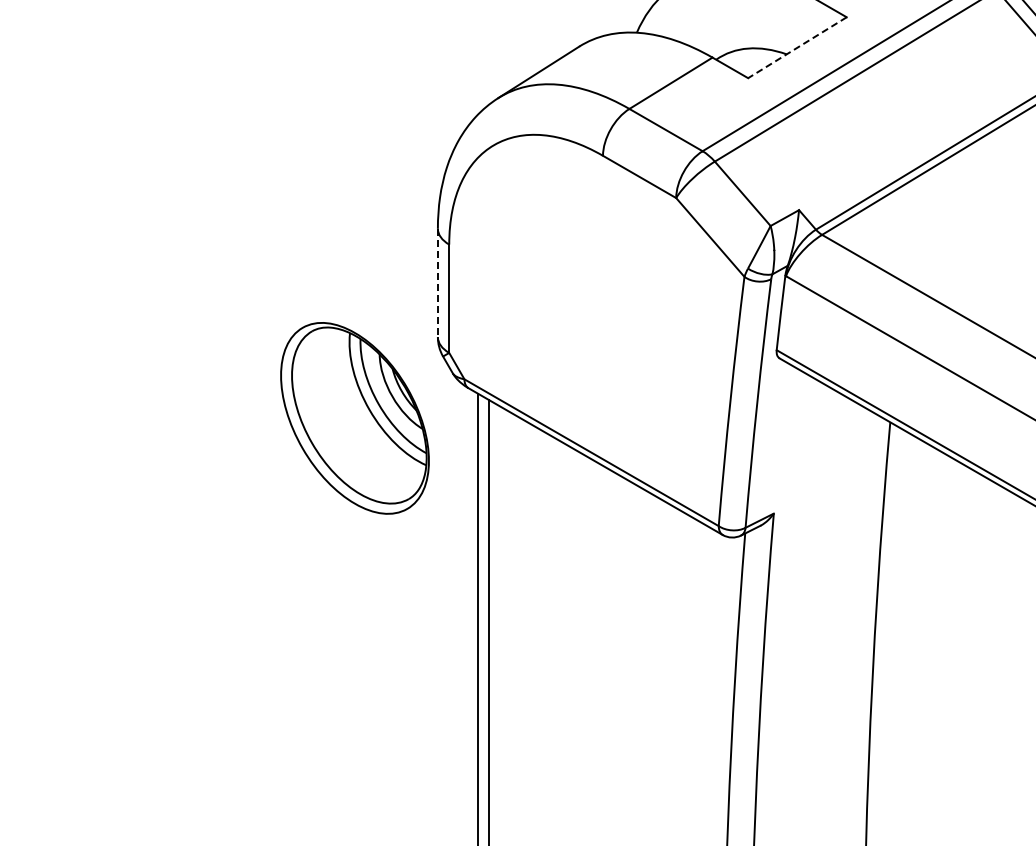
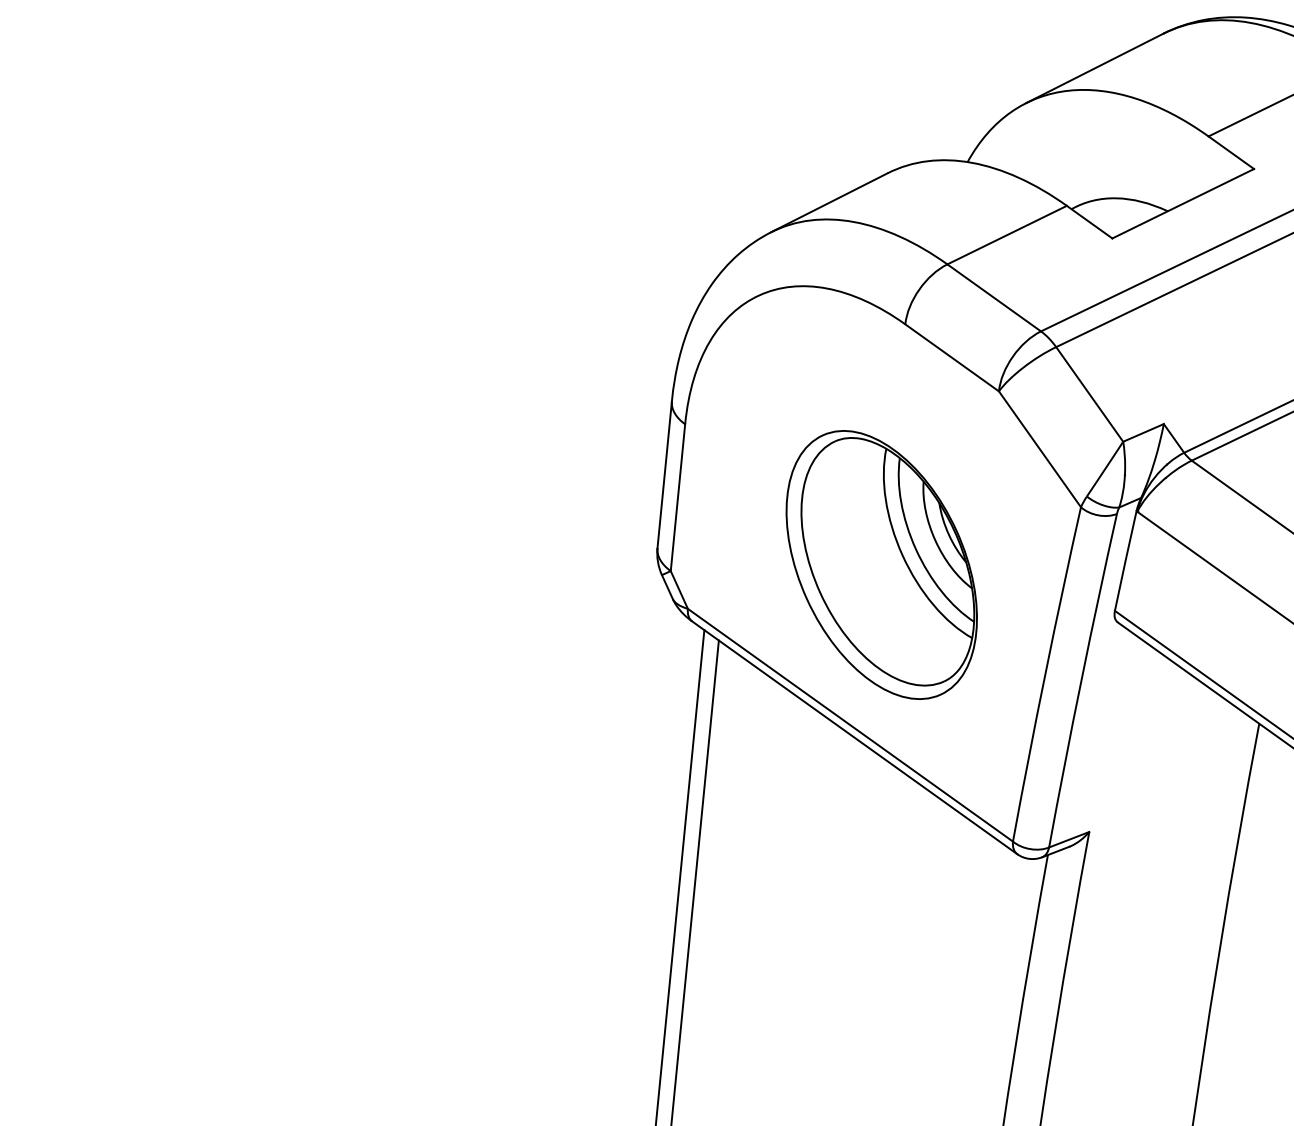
line: (797, 47) -> (1183, 203), dashed -> solid
line: (437, 283) -> (664, 475), dashed -> solid
part: (354, 418) -> (881, 565), moved

